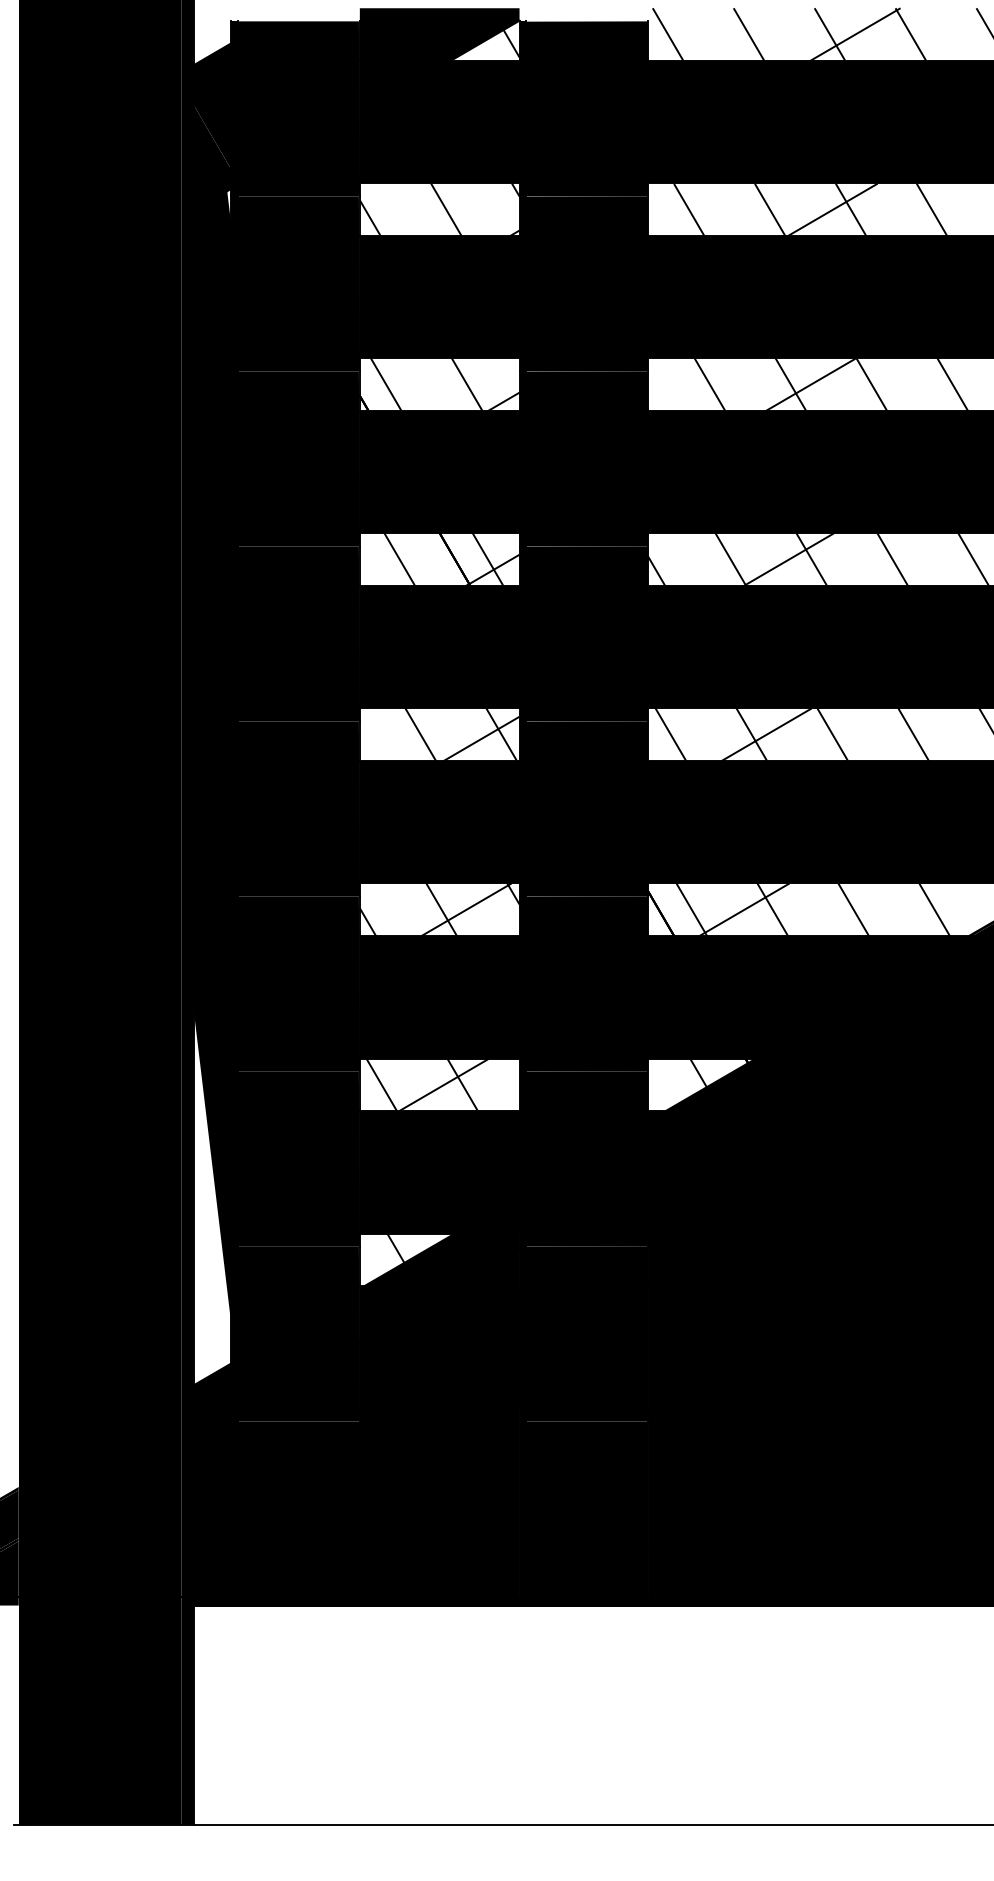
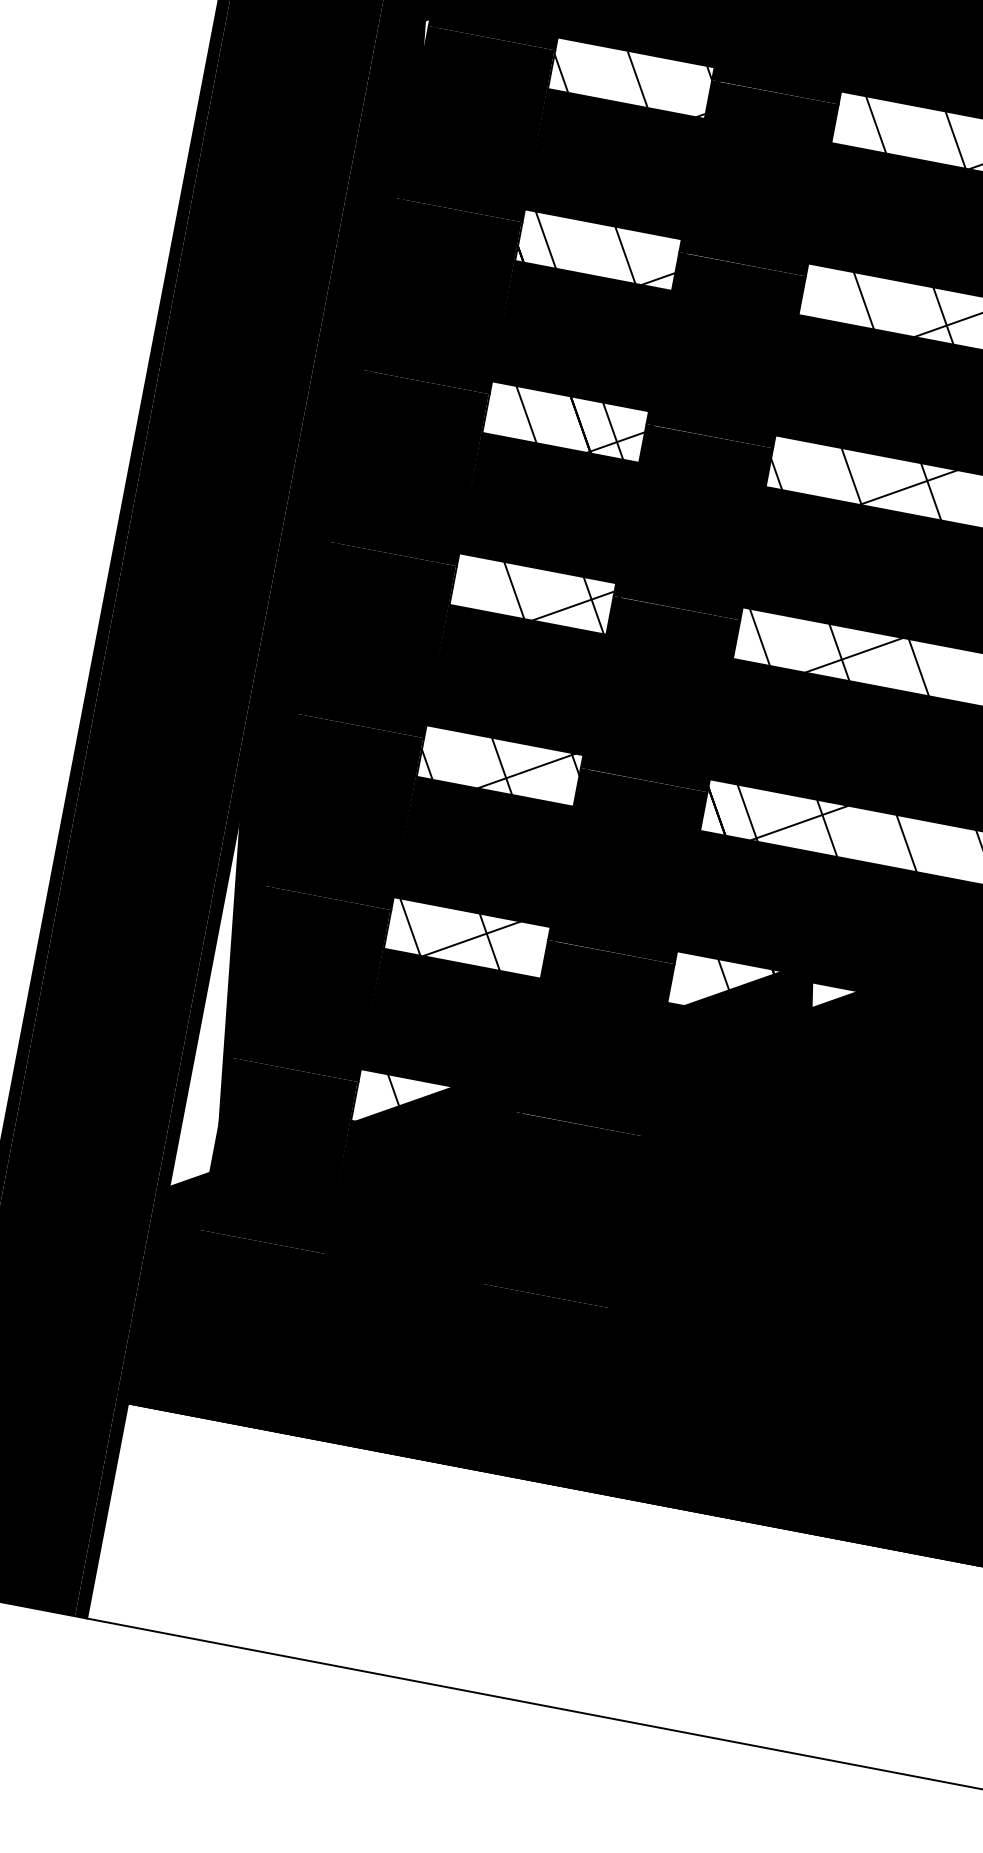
fill: (810, 1076) -> (833, 999), removed

